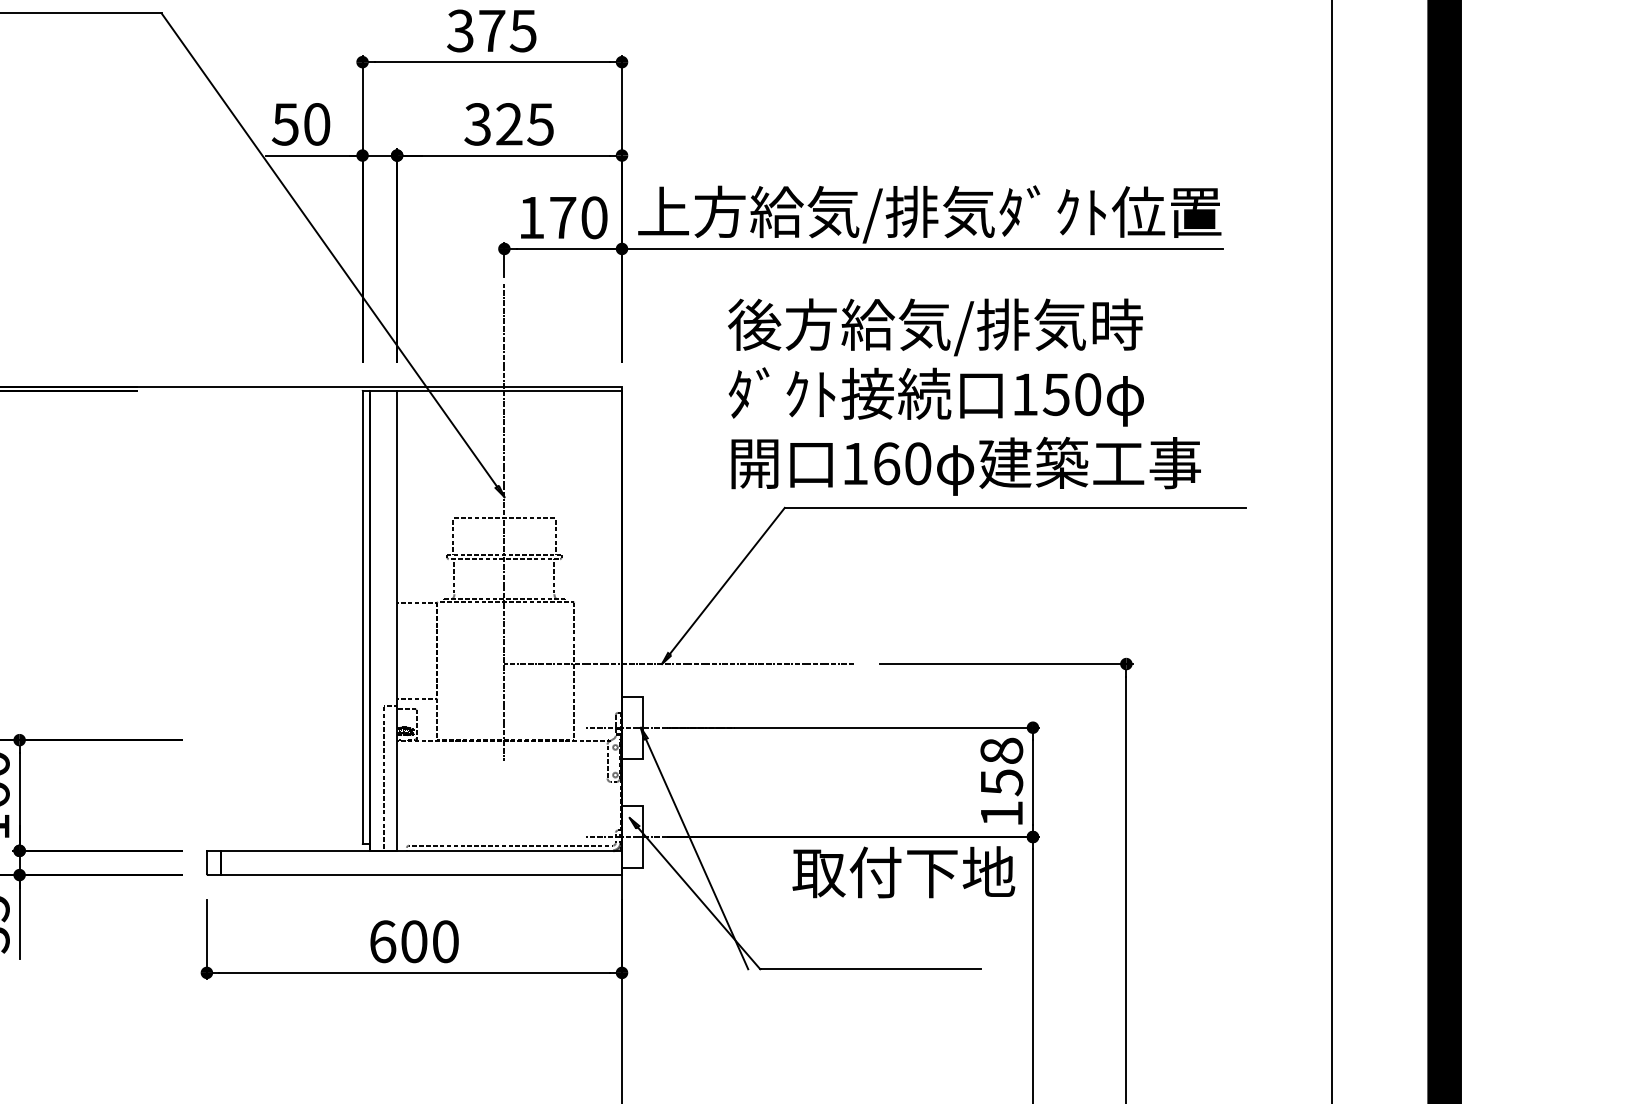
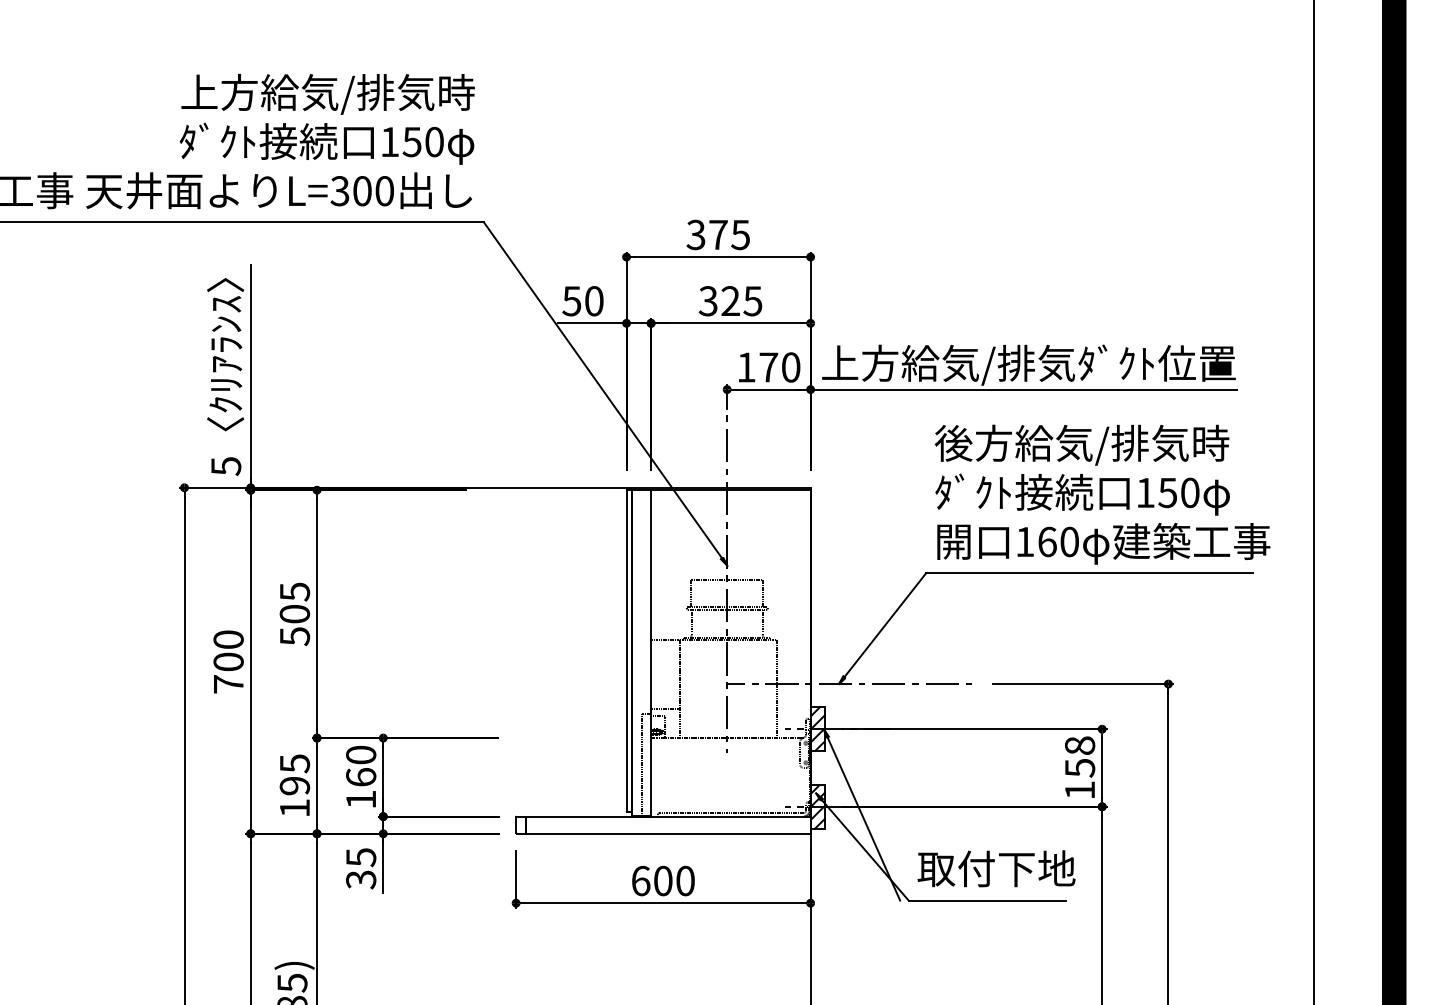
text: (964, 396) -> (1102, 494), moved
hatch: (631, 728) -> (817, 729), added
hatch: (631, 836) -> (817, 806), added
text: (903, 871) -> (996, 868), moved

